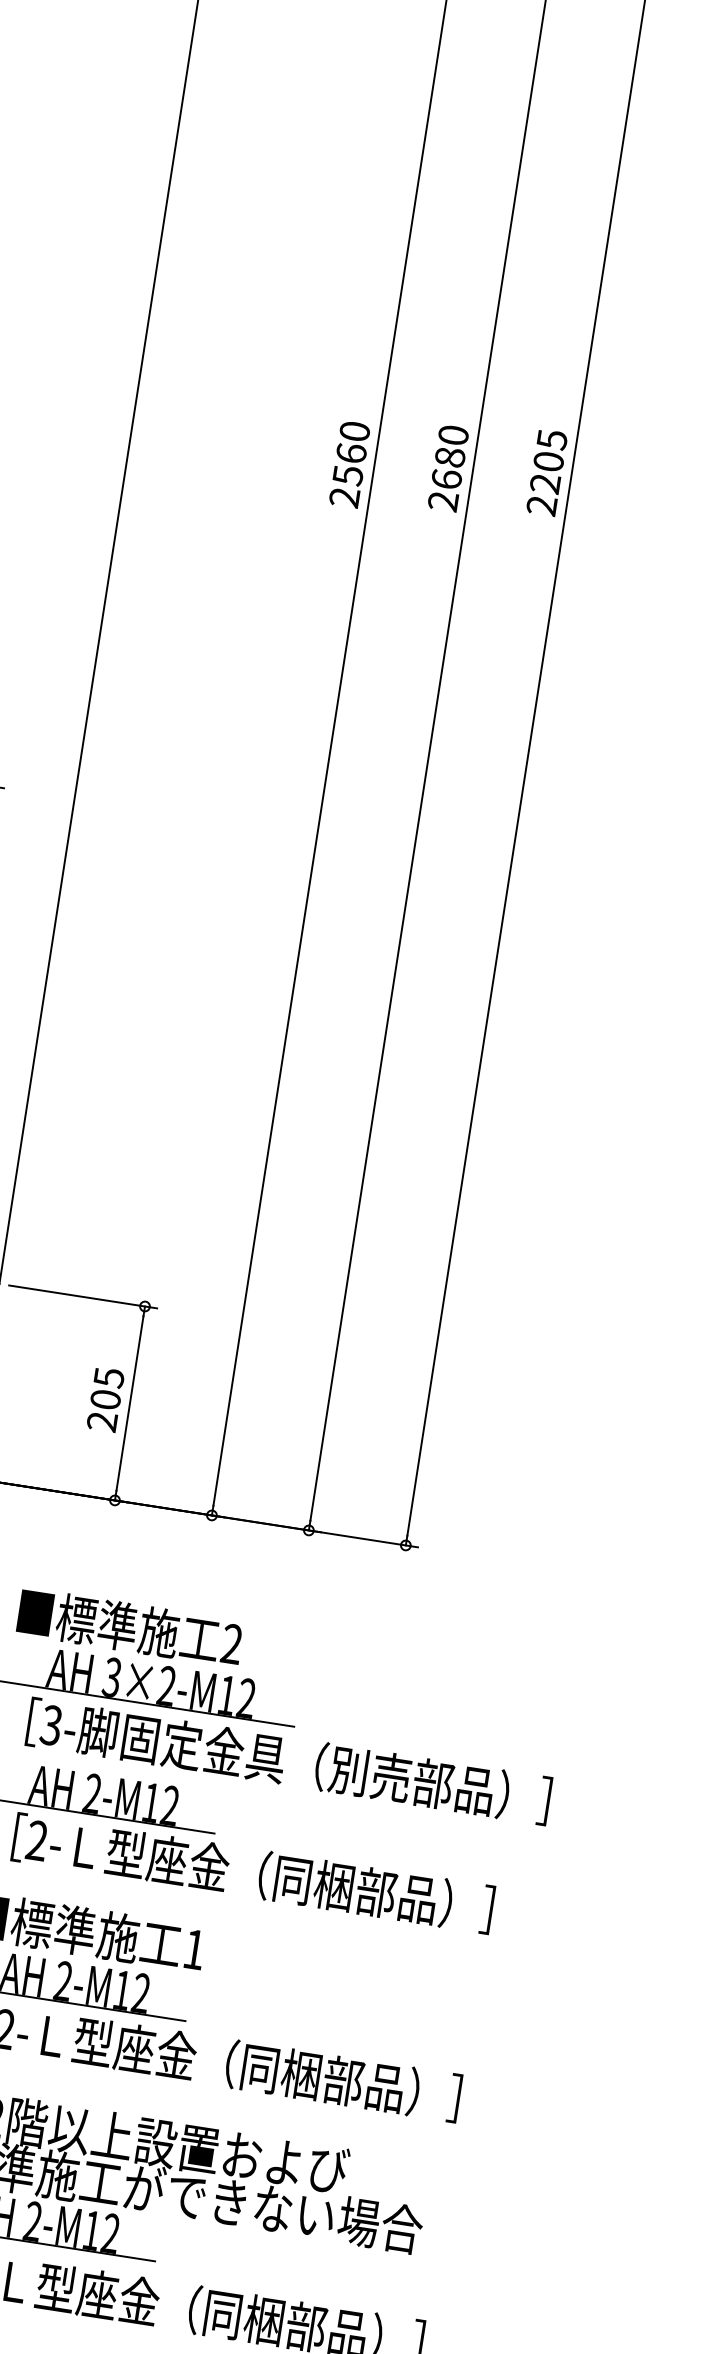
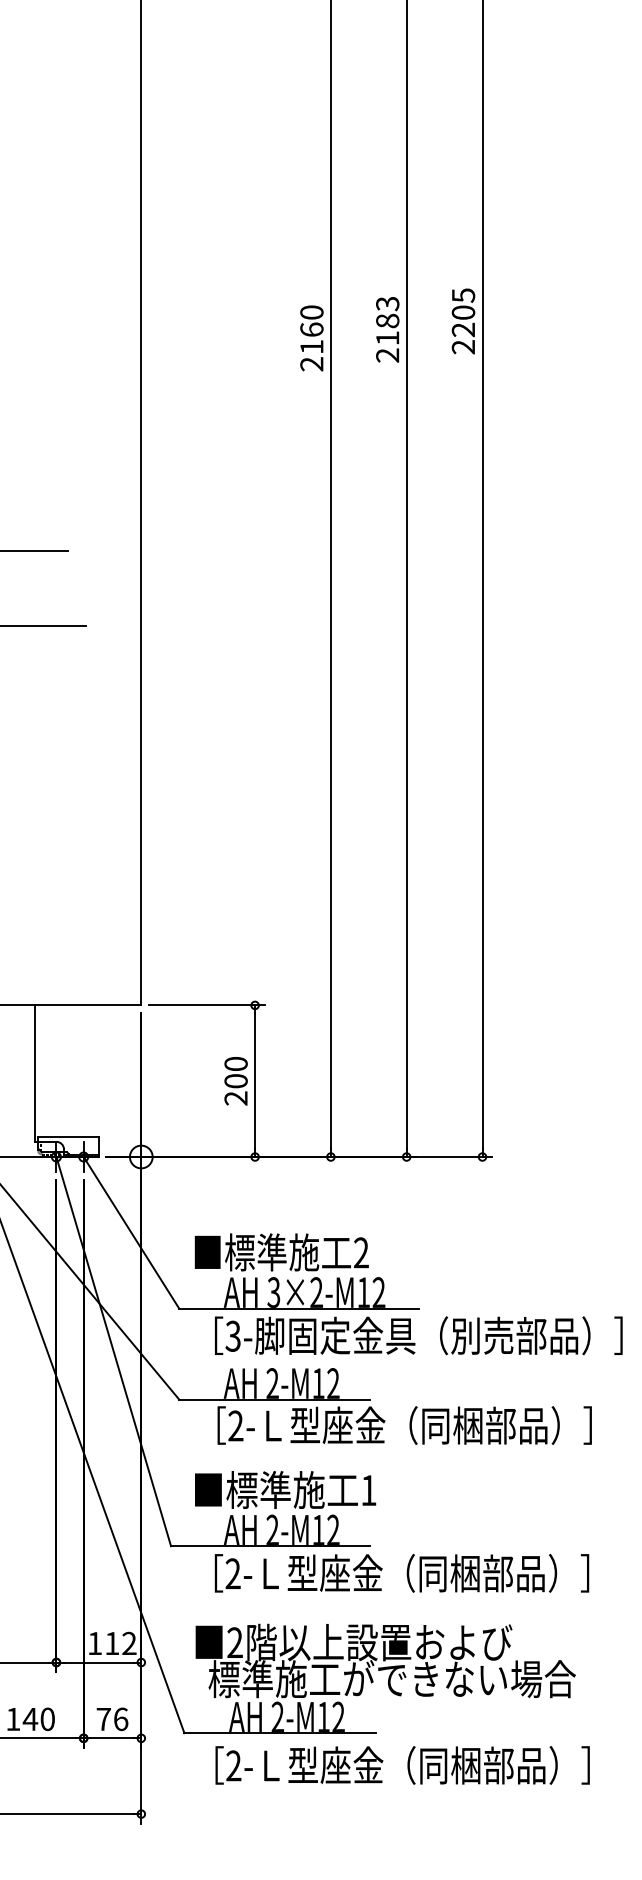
text: (449, 456) -> (387, 320), 2680 -> 2183
text: (347, 476) -> (311, 347), 2560 -> 2160
text: (108, 1378) -> (235, 1064), 205 -> 200

